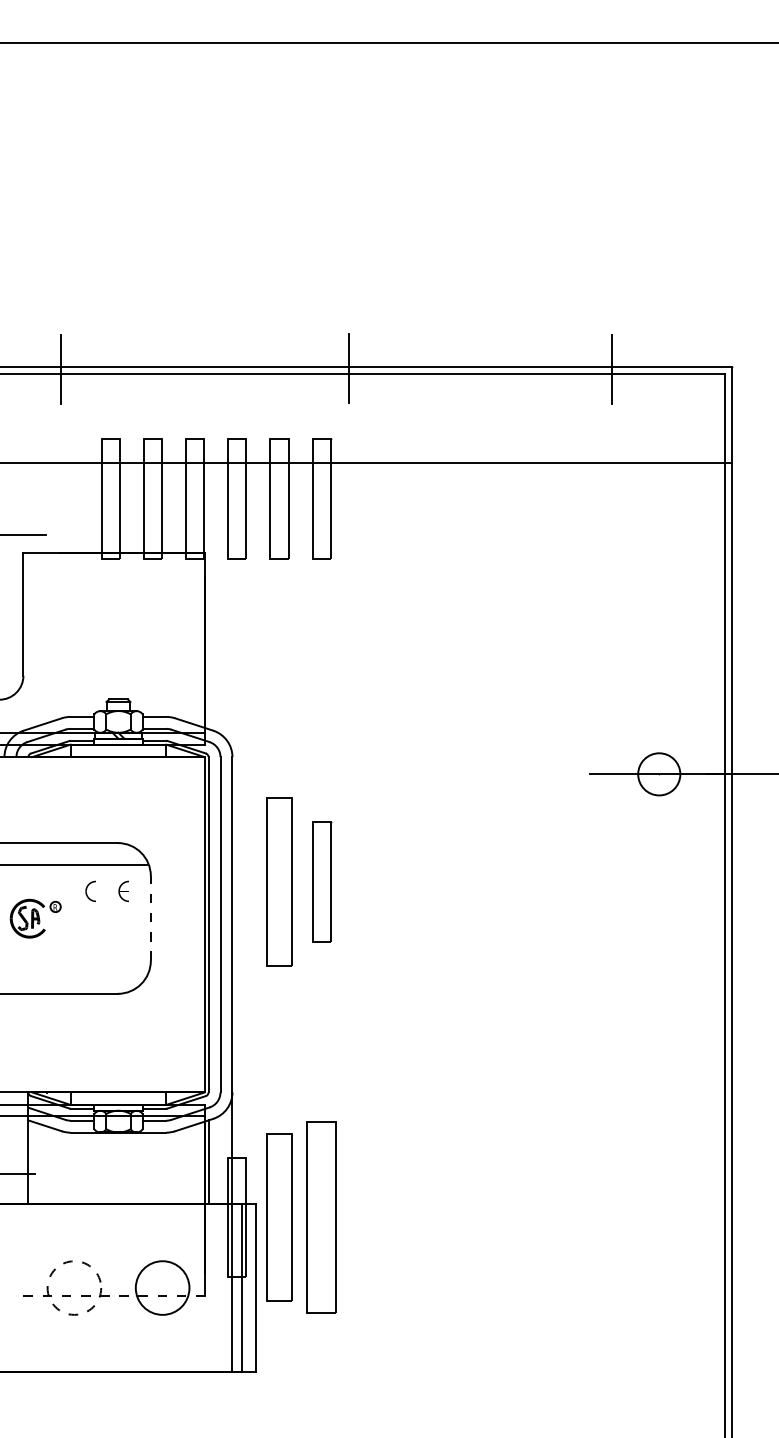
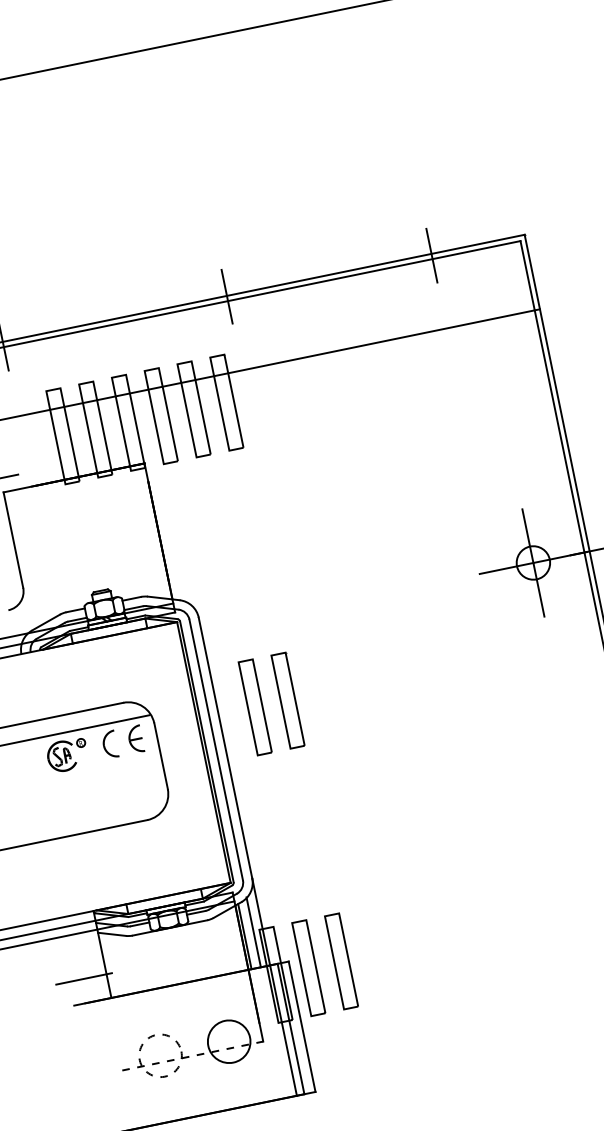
line: (659, 774) -> (533, 563), added
part: (279, 881) -> (255, 706), size x0.71
part: (90, 891) -> (109, 744), size x1.67
part: (123, 891) -> (135, 739), size x1.67
line: (150, 917) -> (160, 755), dashed -> solid
part: (35, 918) -> (67, 755), moved
line: (220, 1159) -> (253, 932), added
part: (279, 1217) -> (308, 968), size x0.71
part: (321, 1217) -> (341, 961), size x0.62

